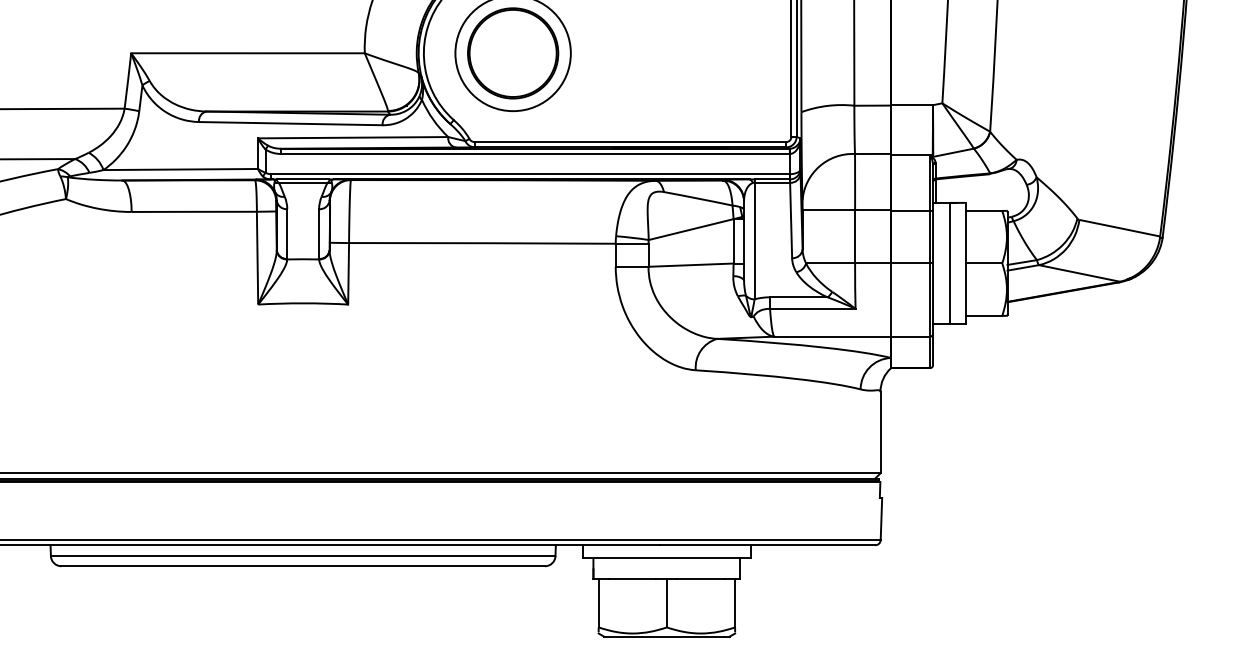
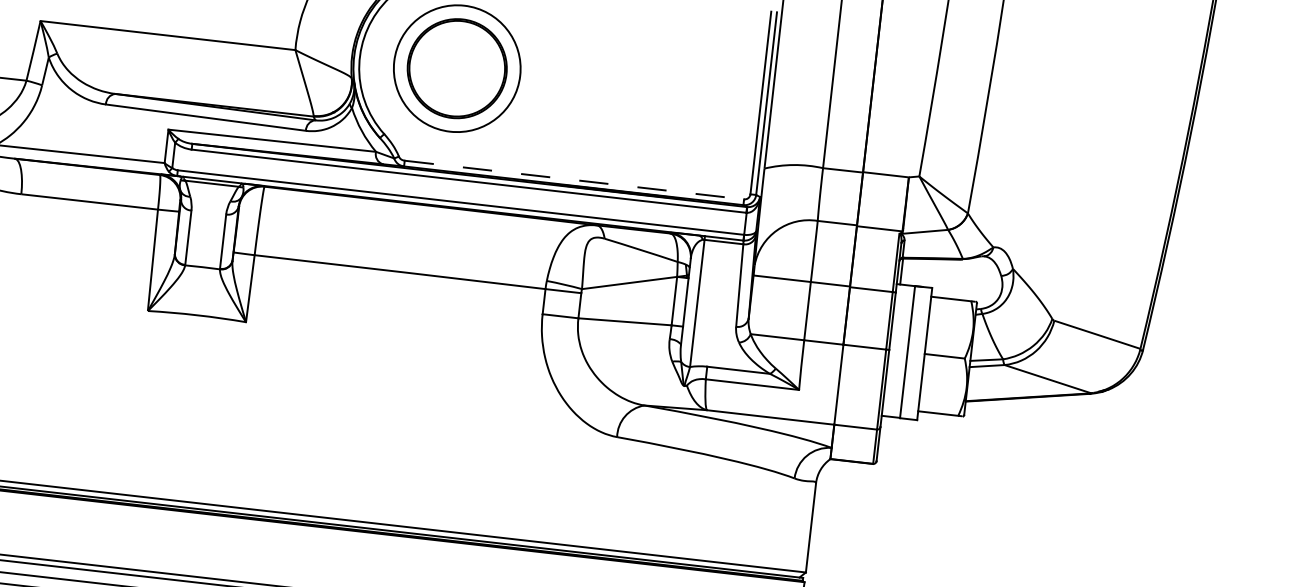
line: (630, 142) -> (574, 180), solid -> dashed

